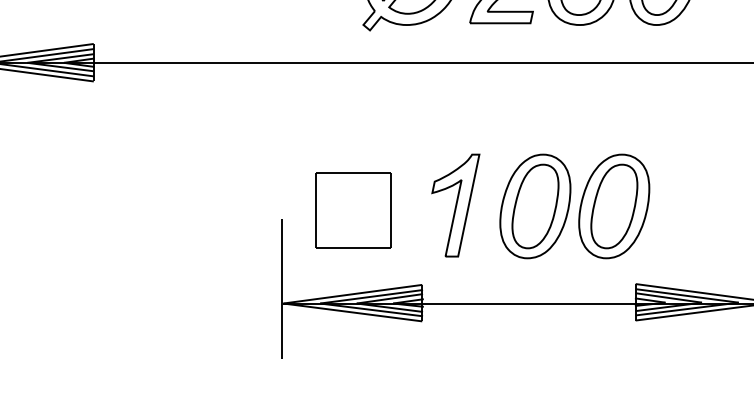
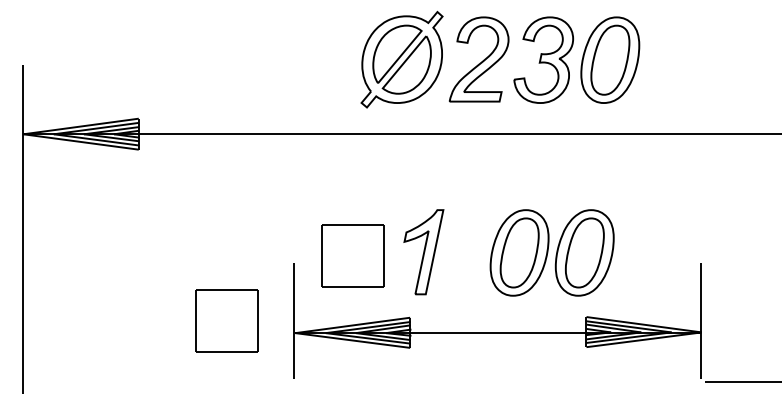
part: (455, 205) -> (423, 252), moved
part: (573, 205) -> (551, 252), moved
part: (199, 288) -> (226, 320), added

